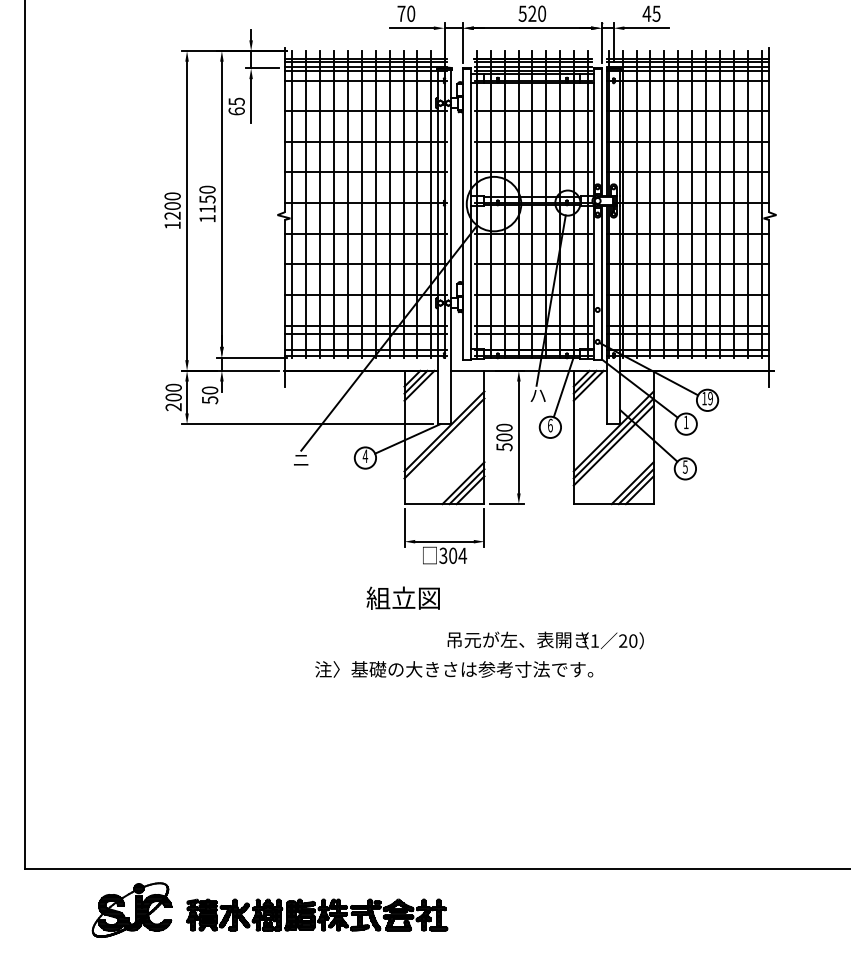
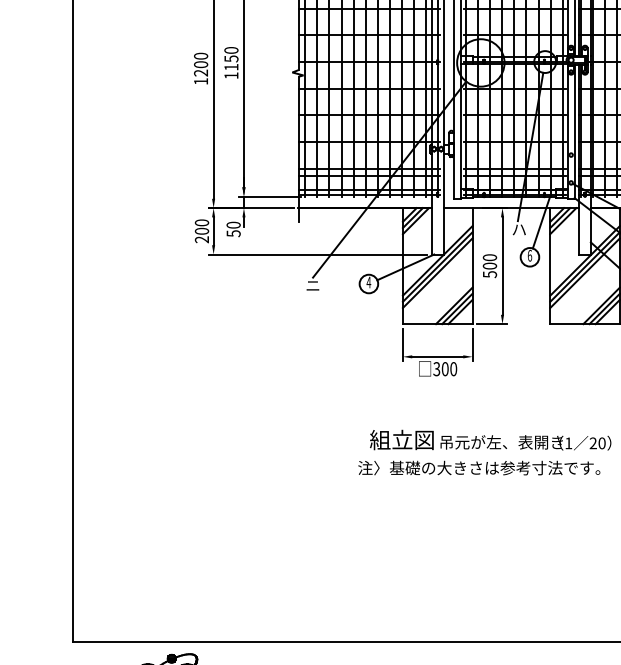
line: (444, 445) -> (437, 273), added
text: (462, 555) -> (453, 368), 304 -> 300
text: (402, 597) -> (401, 439), moved
text: (454, 669) -> (479, 468), moved

